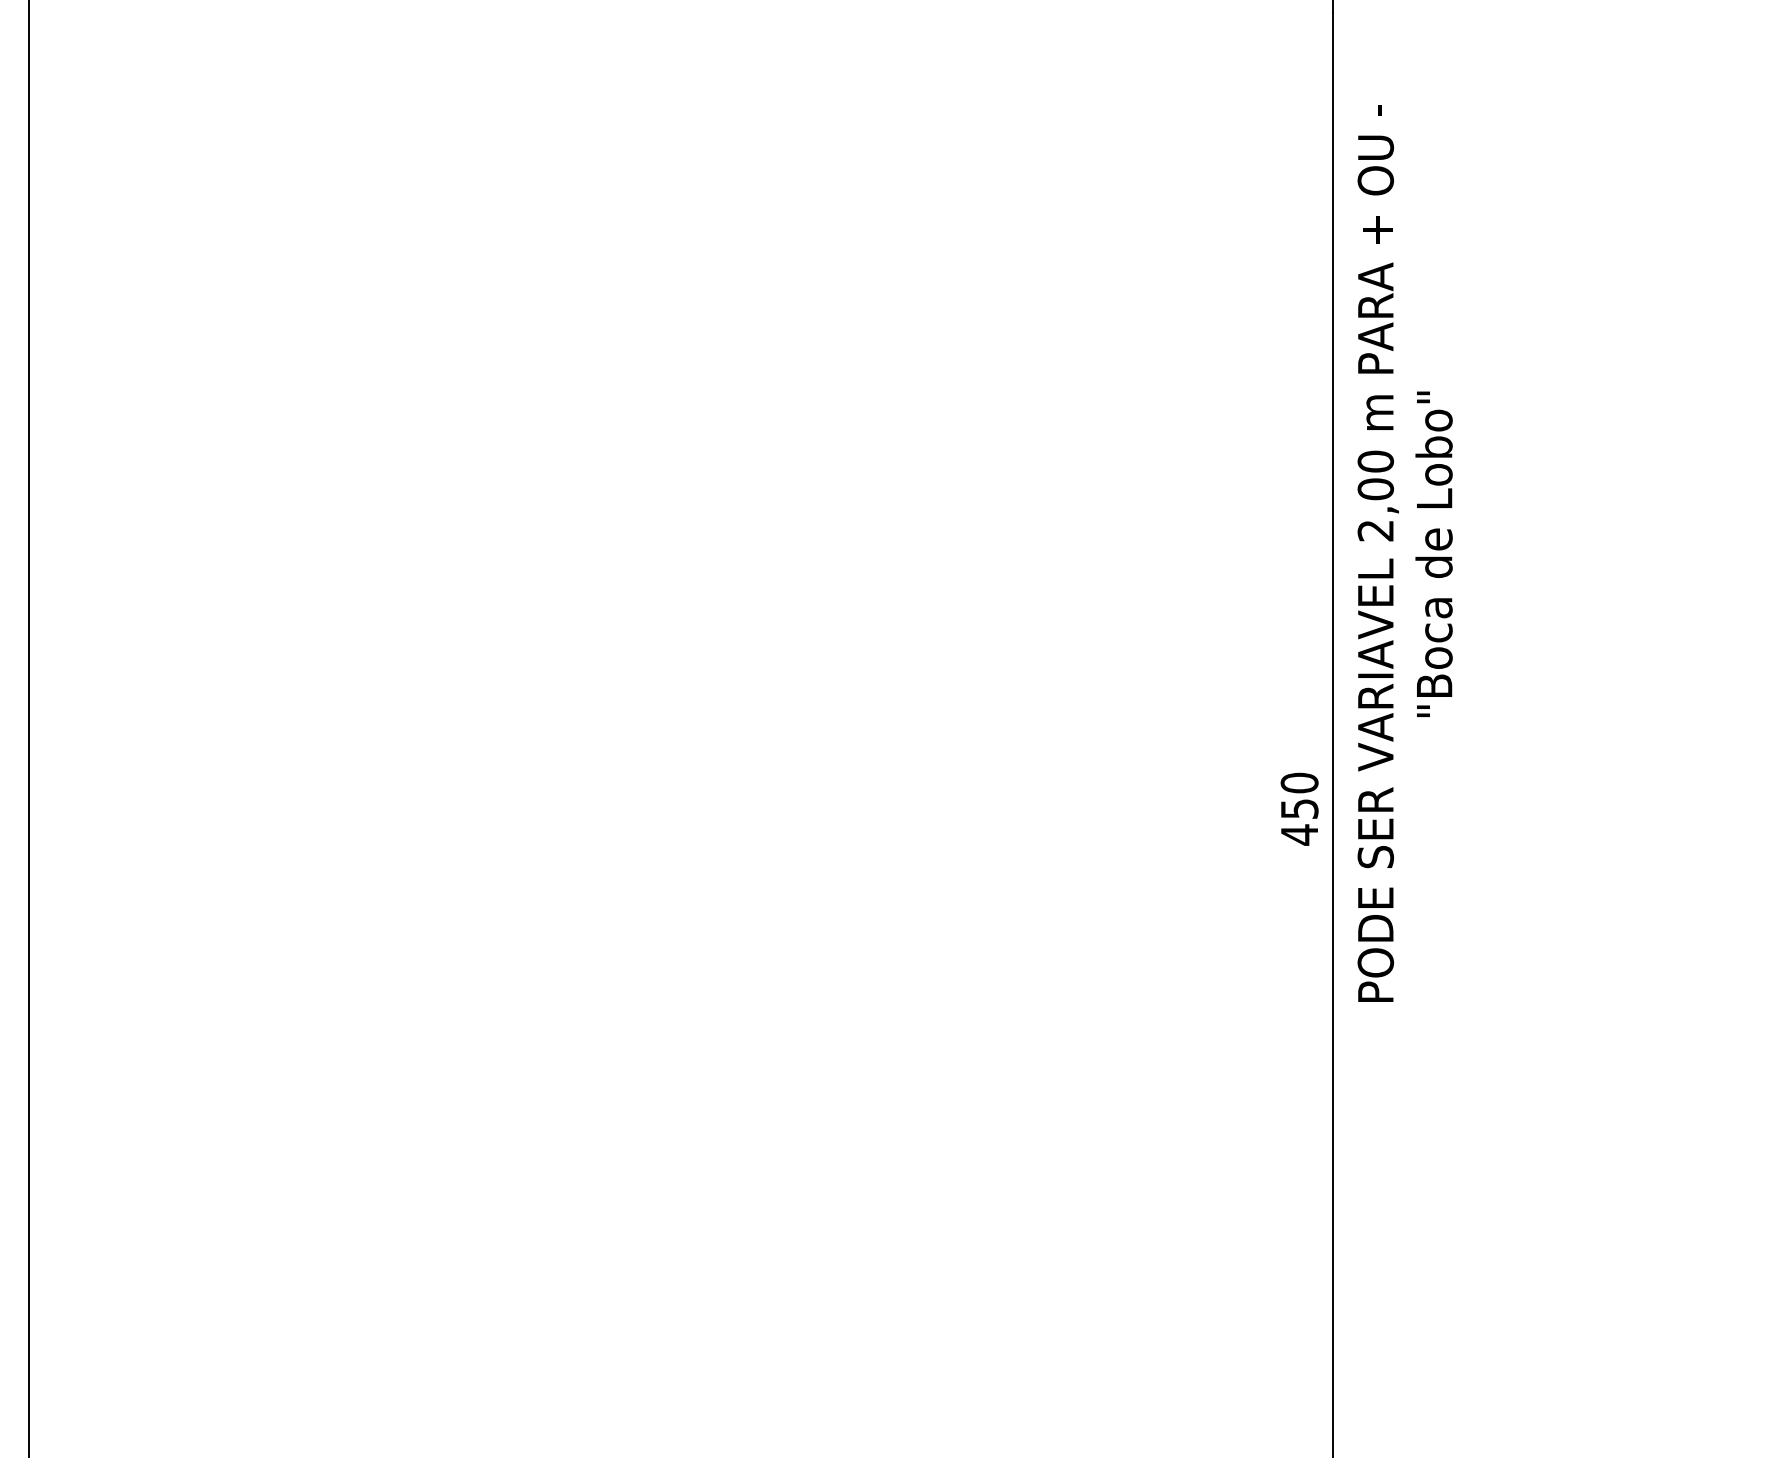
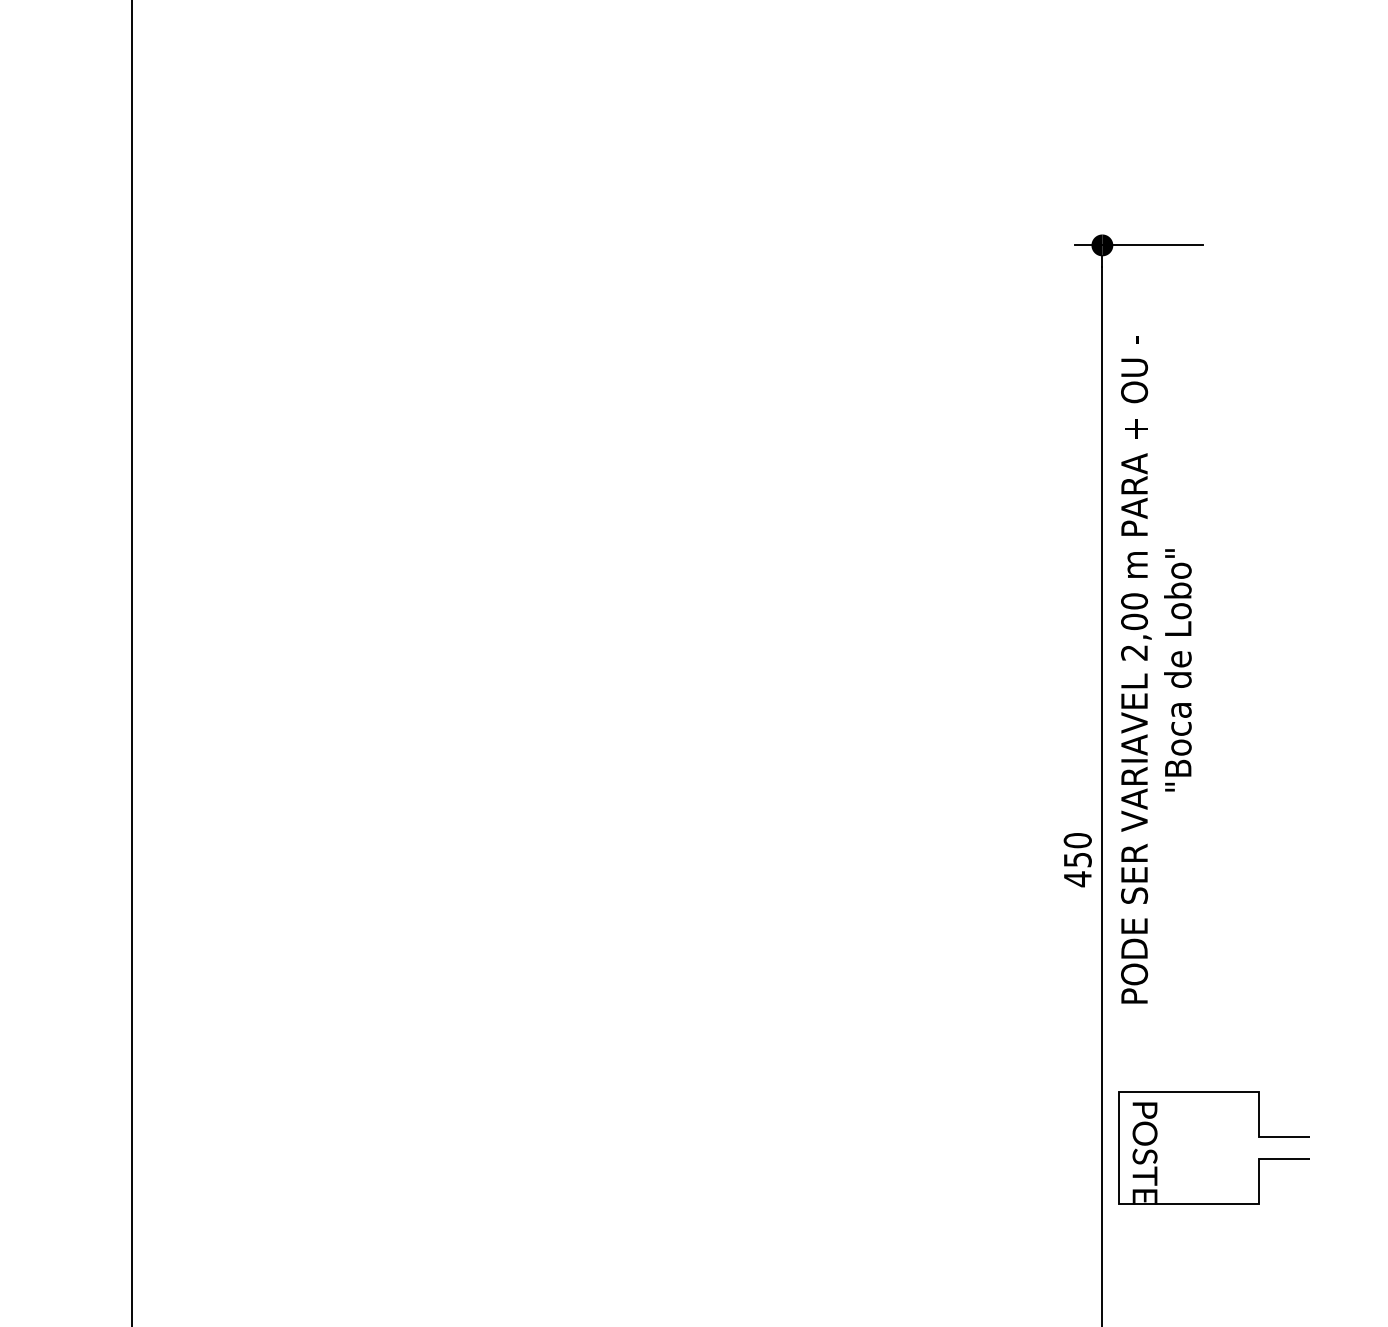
part: (1542, 1181) -> (1258, 1137), added

